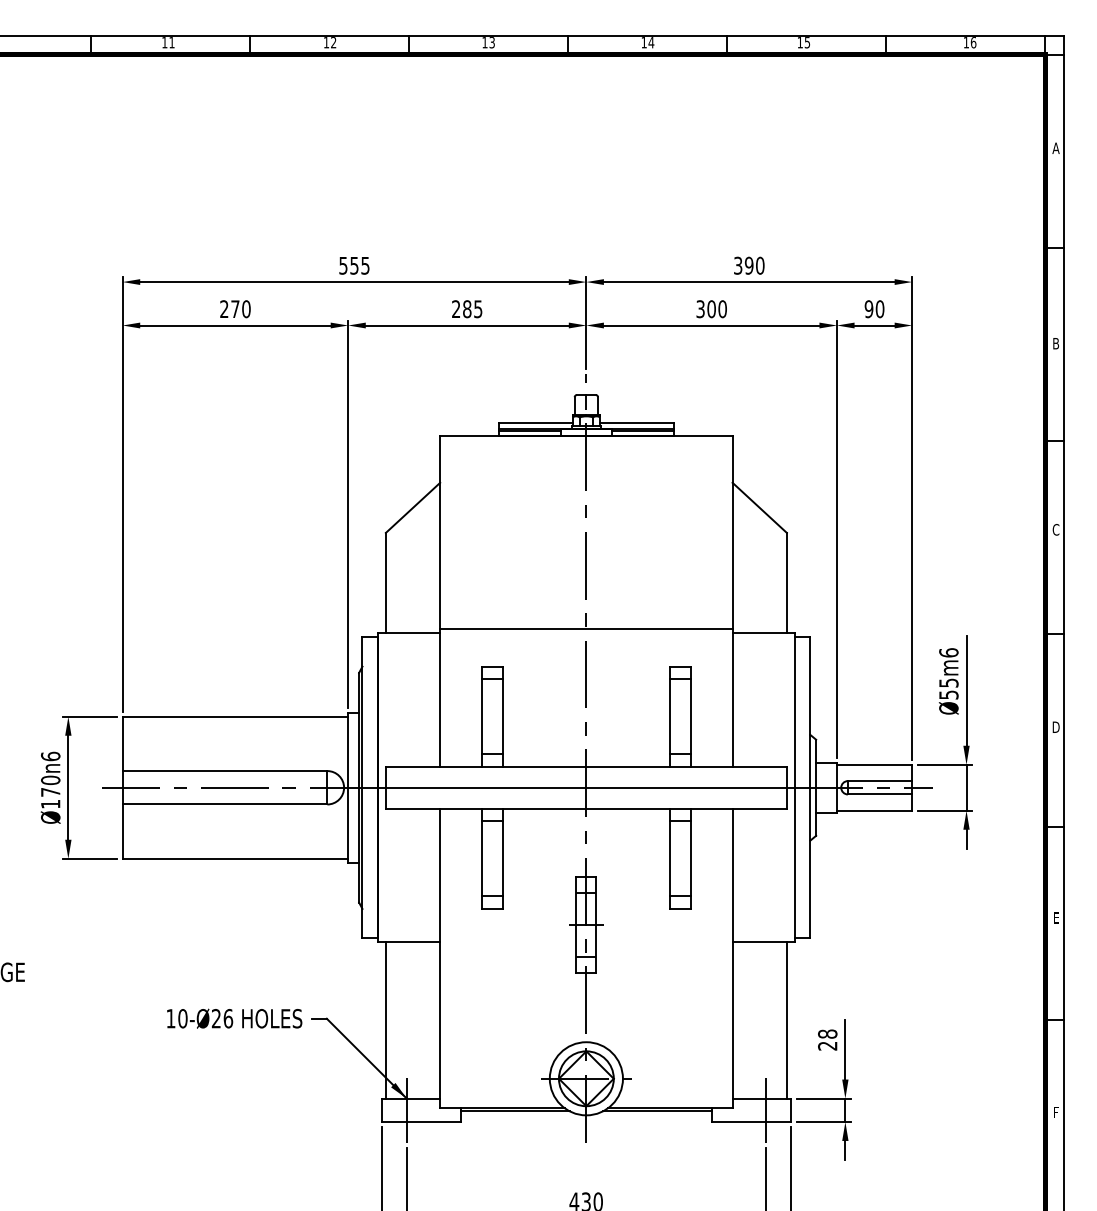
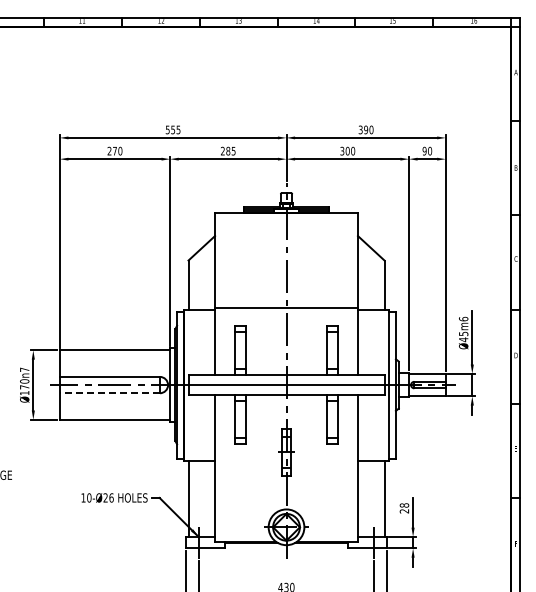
text: (948, 694) -> (463, 339), Ø55m6 -> Ø45m6
text: (50, 755) -> (24, 369), Ø170n6 -> Ø170n7
line: (224, 804) -> (109, 393), solid -> dashed

